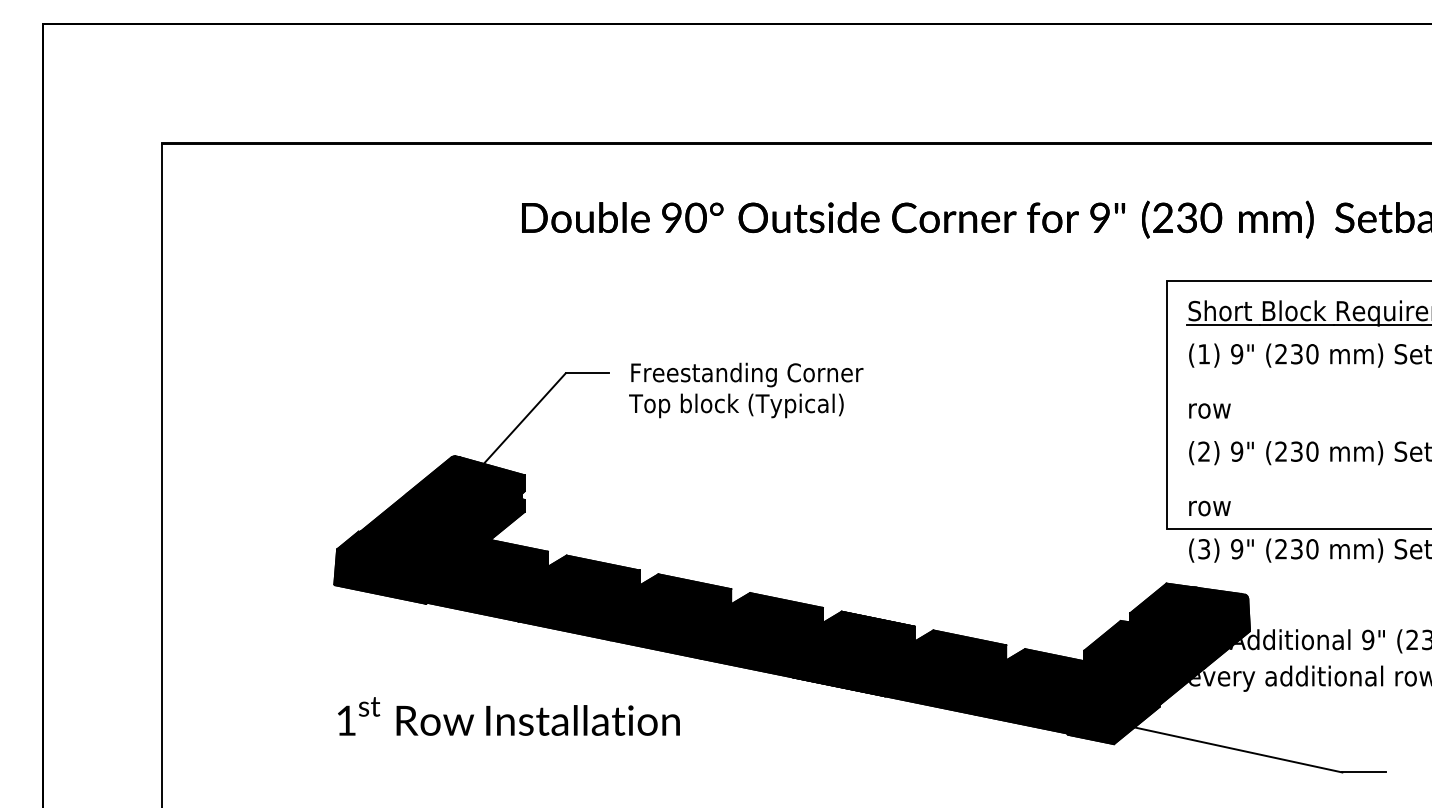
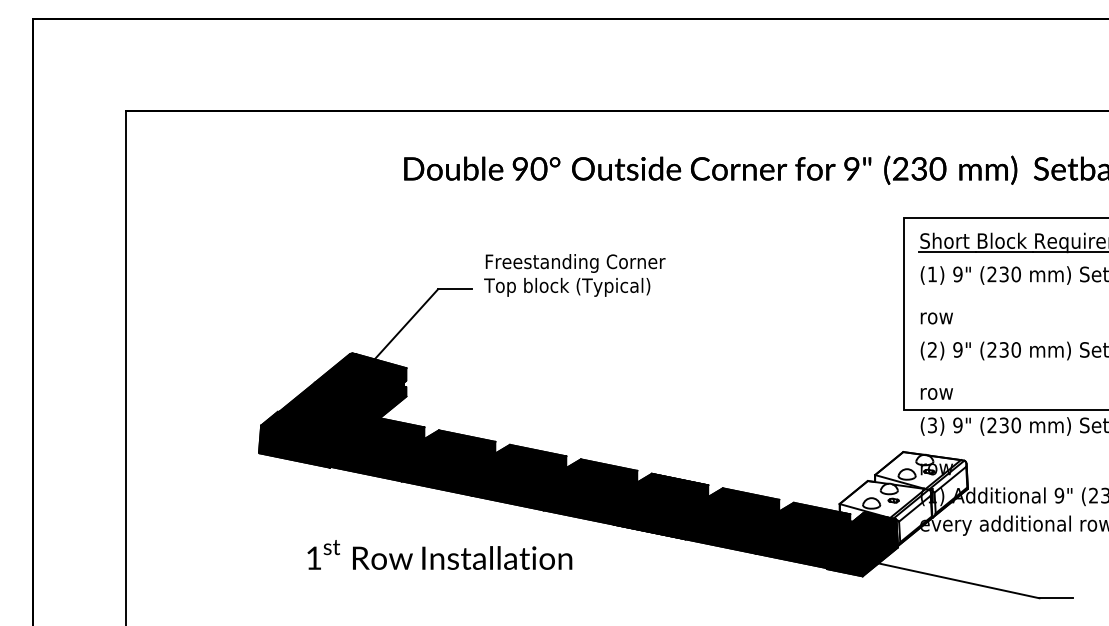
text: (746, 390) -> (575, 275), moved
fill: (1167, 644) -> (904, 499), removed
text: (508, 716) -> (439, 554), moved

